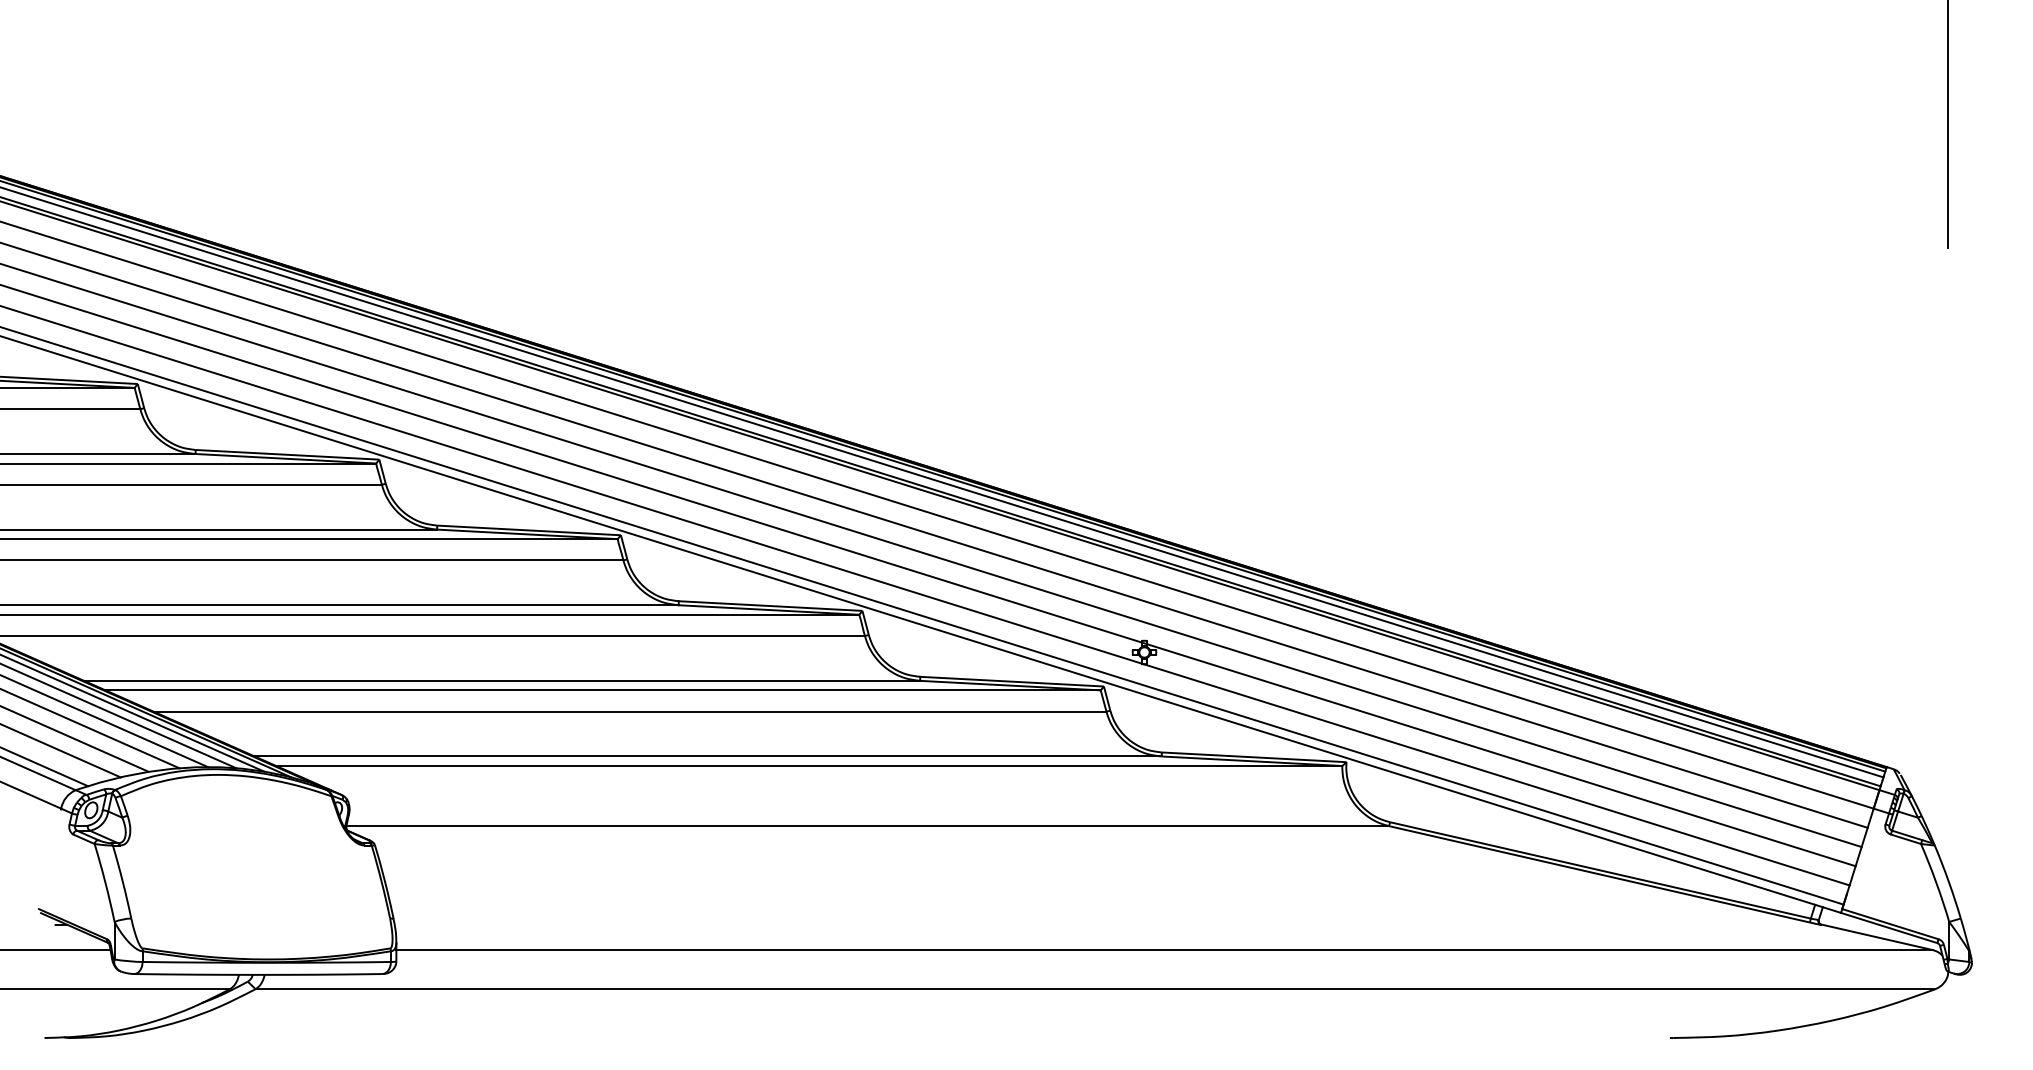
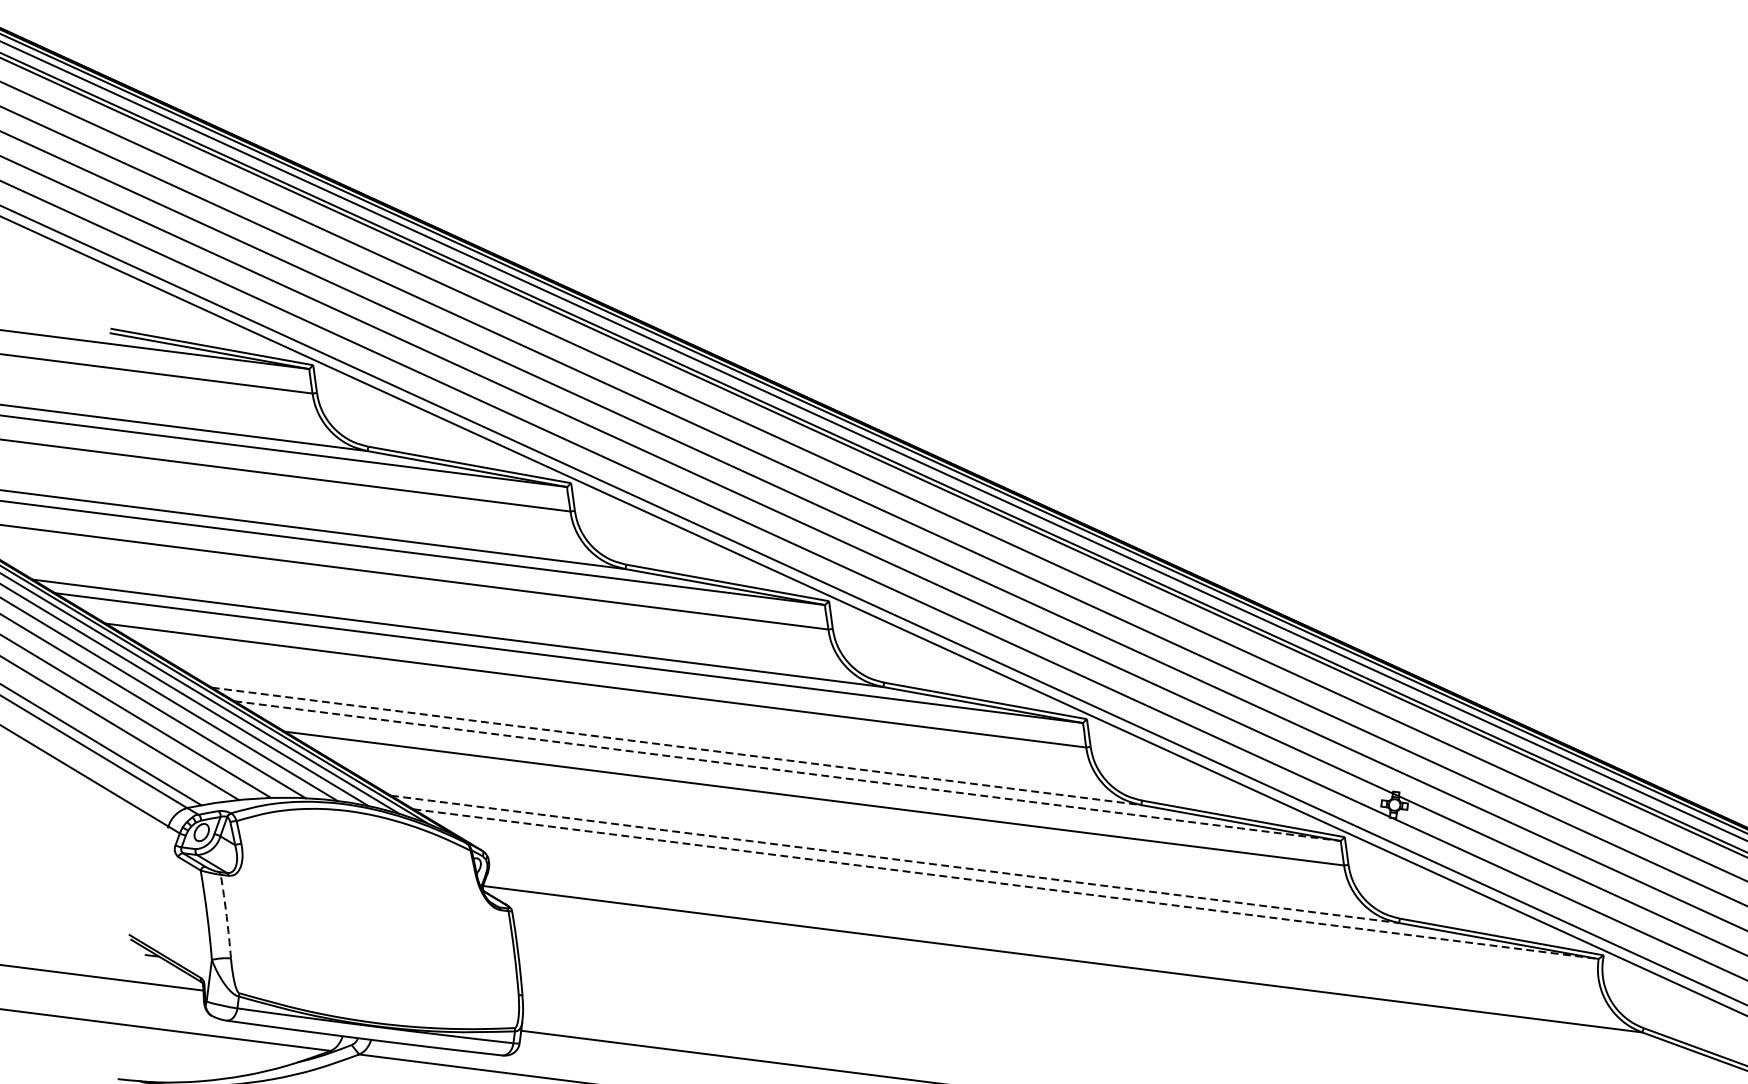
line: (502, 680) -> (677, 746), solid -> dashed
line: (603, 690) -> (787, 771), solid -> dashed
line: (708, 756) -> (895, 859), solid -> dashed
line: (809, 765) -> (1006, 883), solid -> dashed
arc: (122, 881) -> (226, 916), solid -> dashed

